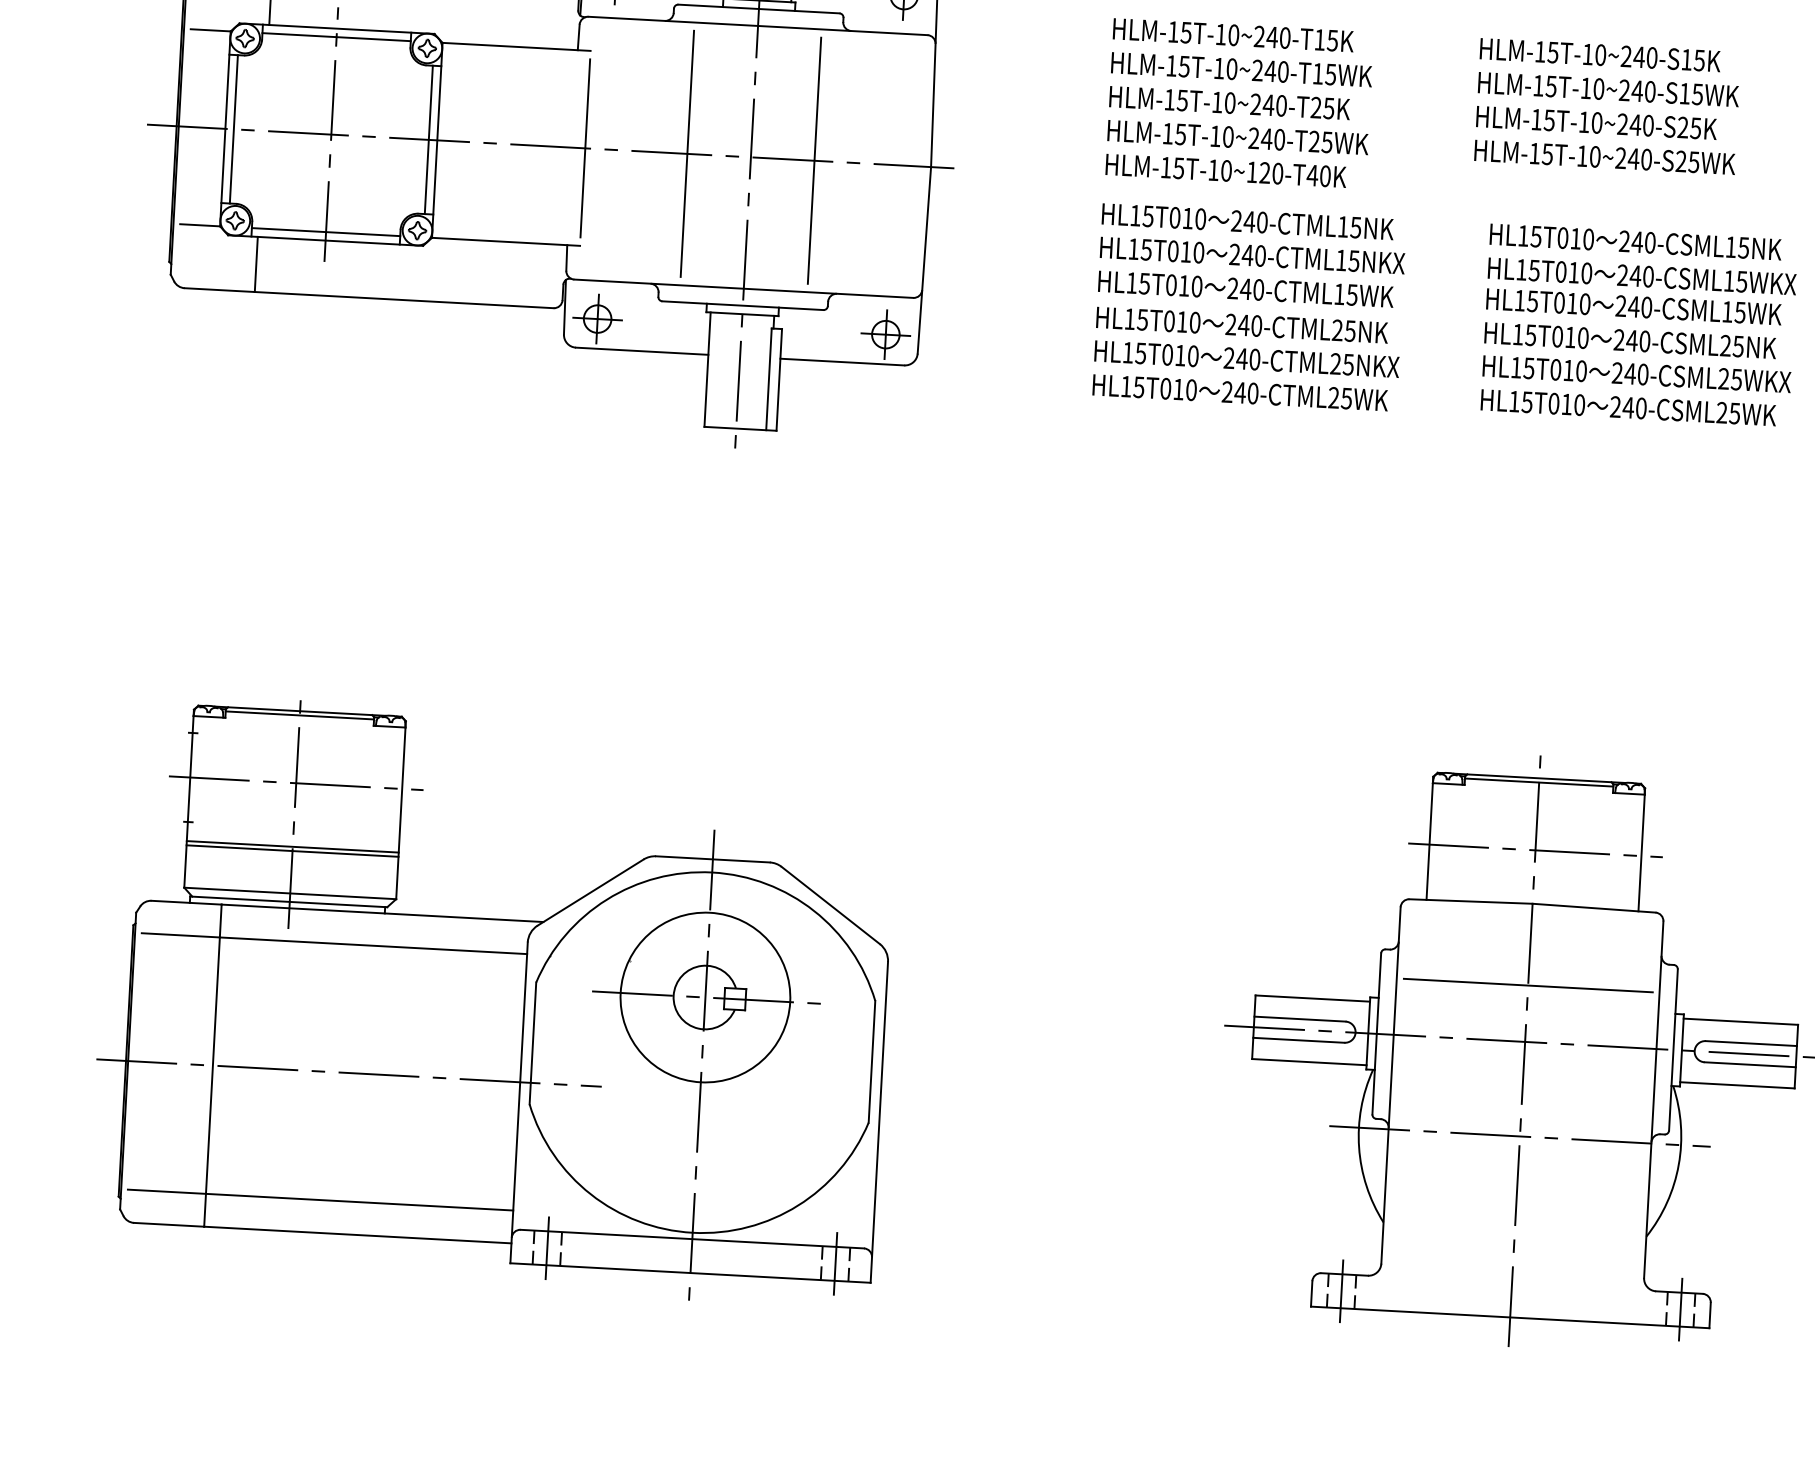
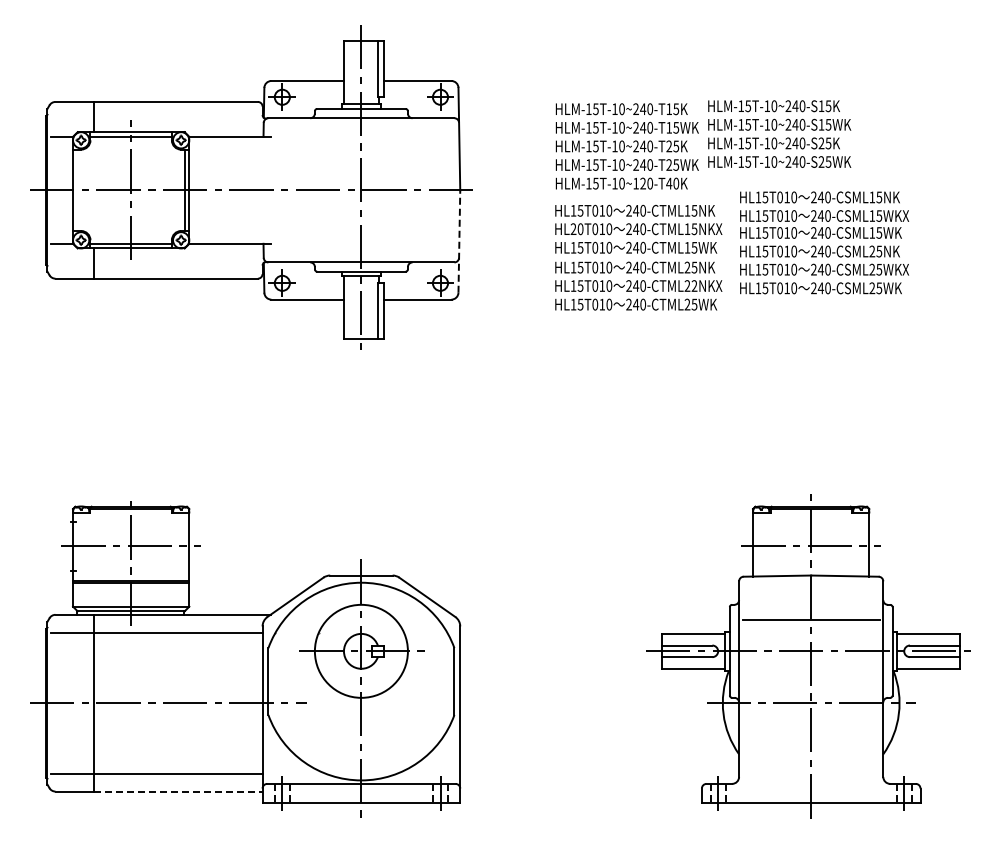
text: (1607, 105) -> (779, 133), moved
line: (233, 129) -> (77, 190), removed
line: (585, 148) -> (270, 190), removed
line: (687, 152) -> (326, 189), removed
line: (814, 159) -> (396, 189), removed
text: (1139, 249) -> (576, 229), HL15T010 -> HL20T010
line: (924, 260) -> (459, 241), solid -> dashed
text: (1639, 324) -> (824, 242), moved
text: (1348, 363) -> (694, 285), 240-CTML25NKX -> 240-CTML22NKX
line: (358, 1234) -> (178, 791), solid -> dashed

